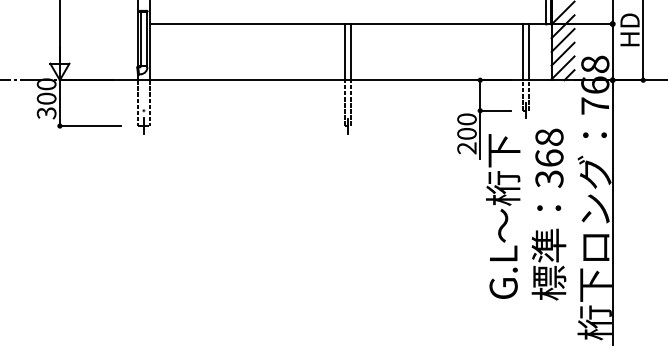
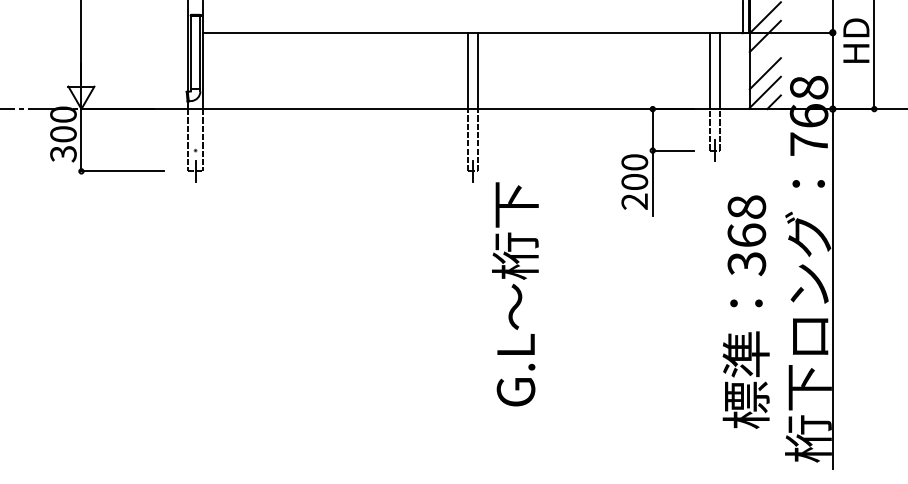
line: (562, 40) -> (764, 55), removed
text: (548, 214) -> (745, 311), moved
text: (503, 216) -> (515, 294), moved

